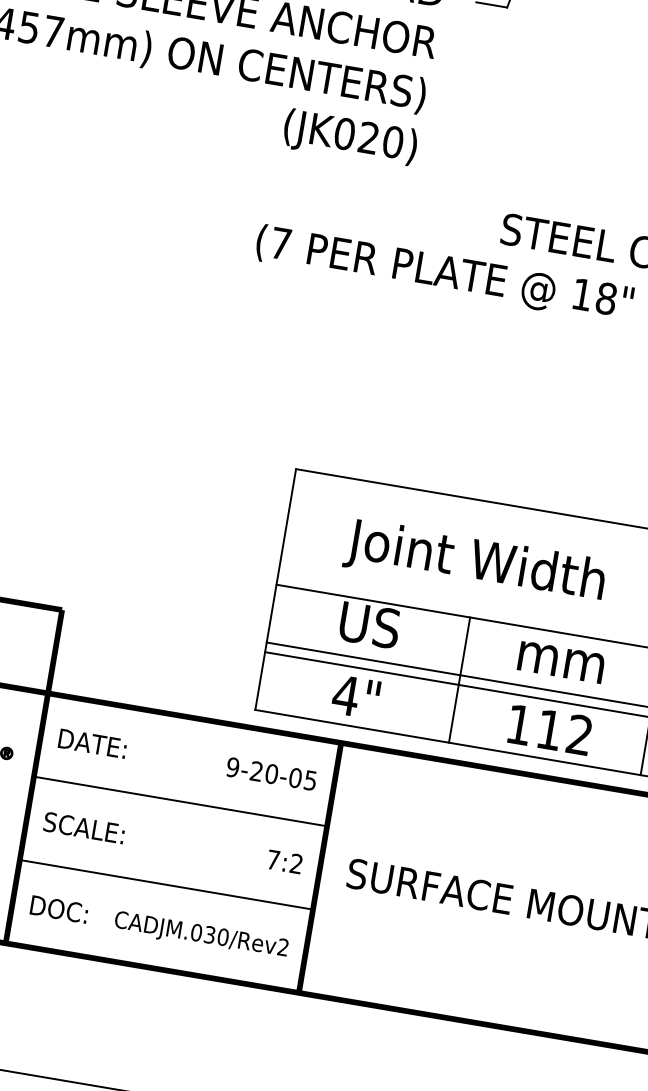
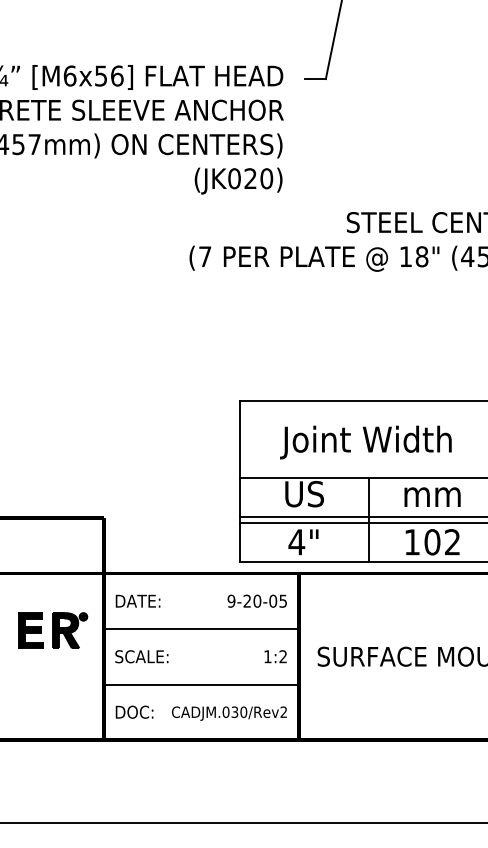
text: (549, 730) -> (432, 542), 112 -> 102
text: (272, 859) -> (267, 656), 7:2 -> 1:2

